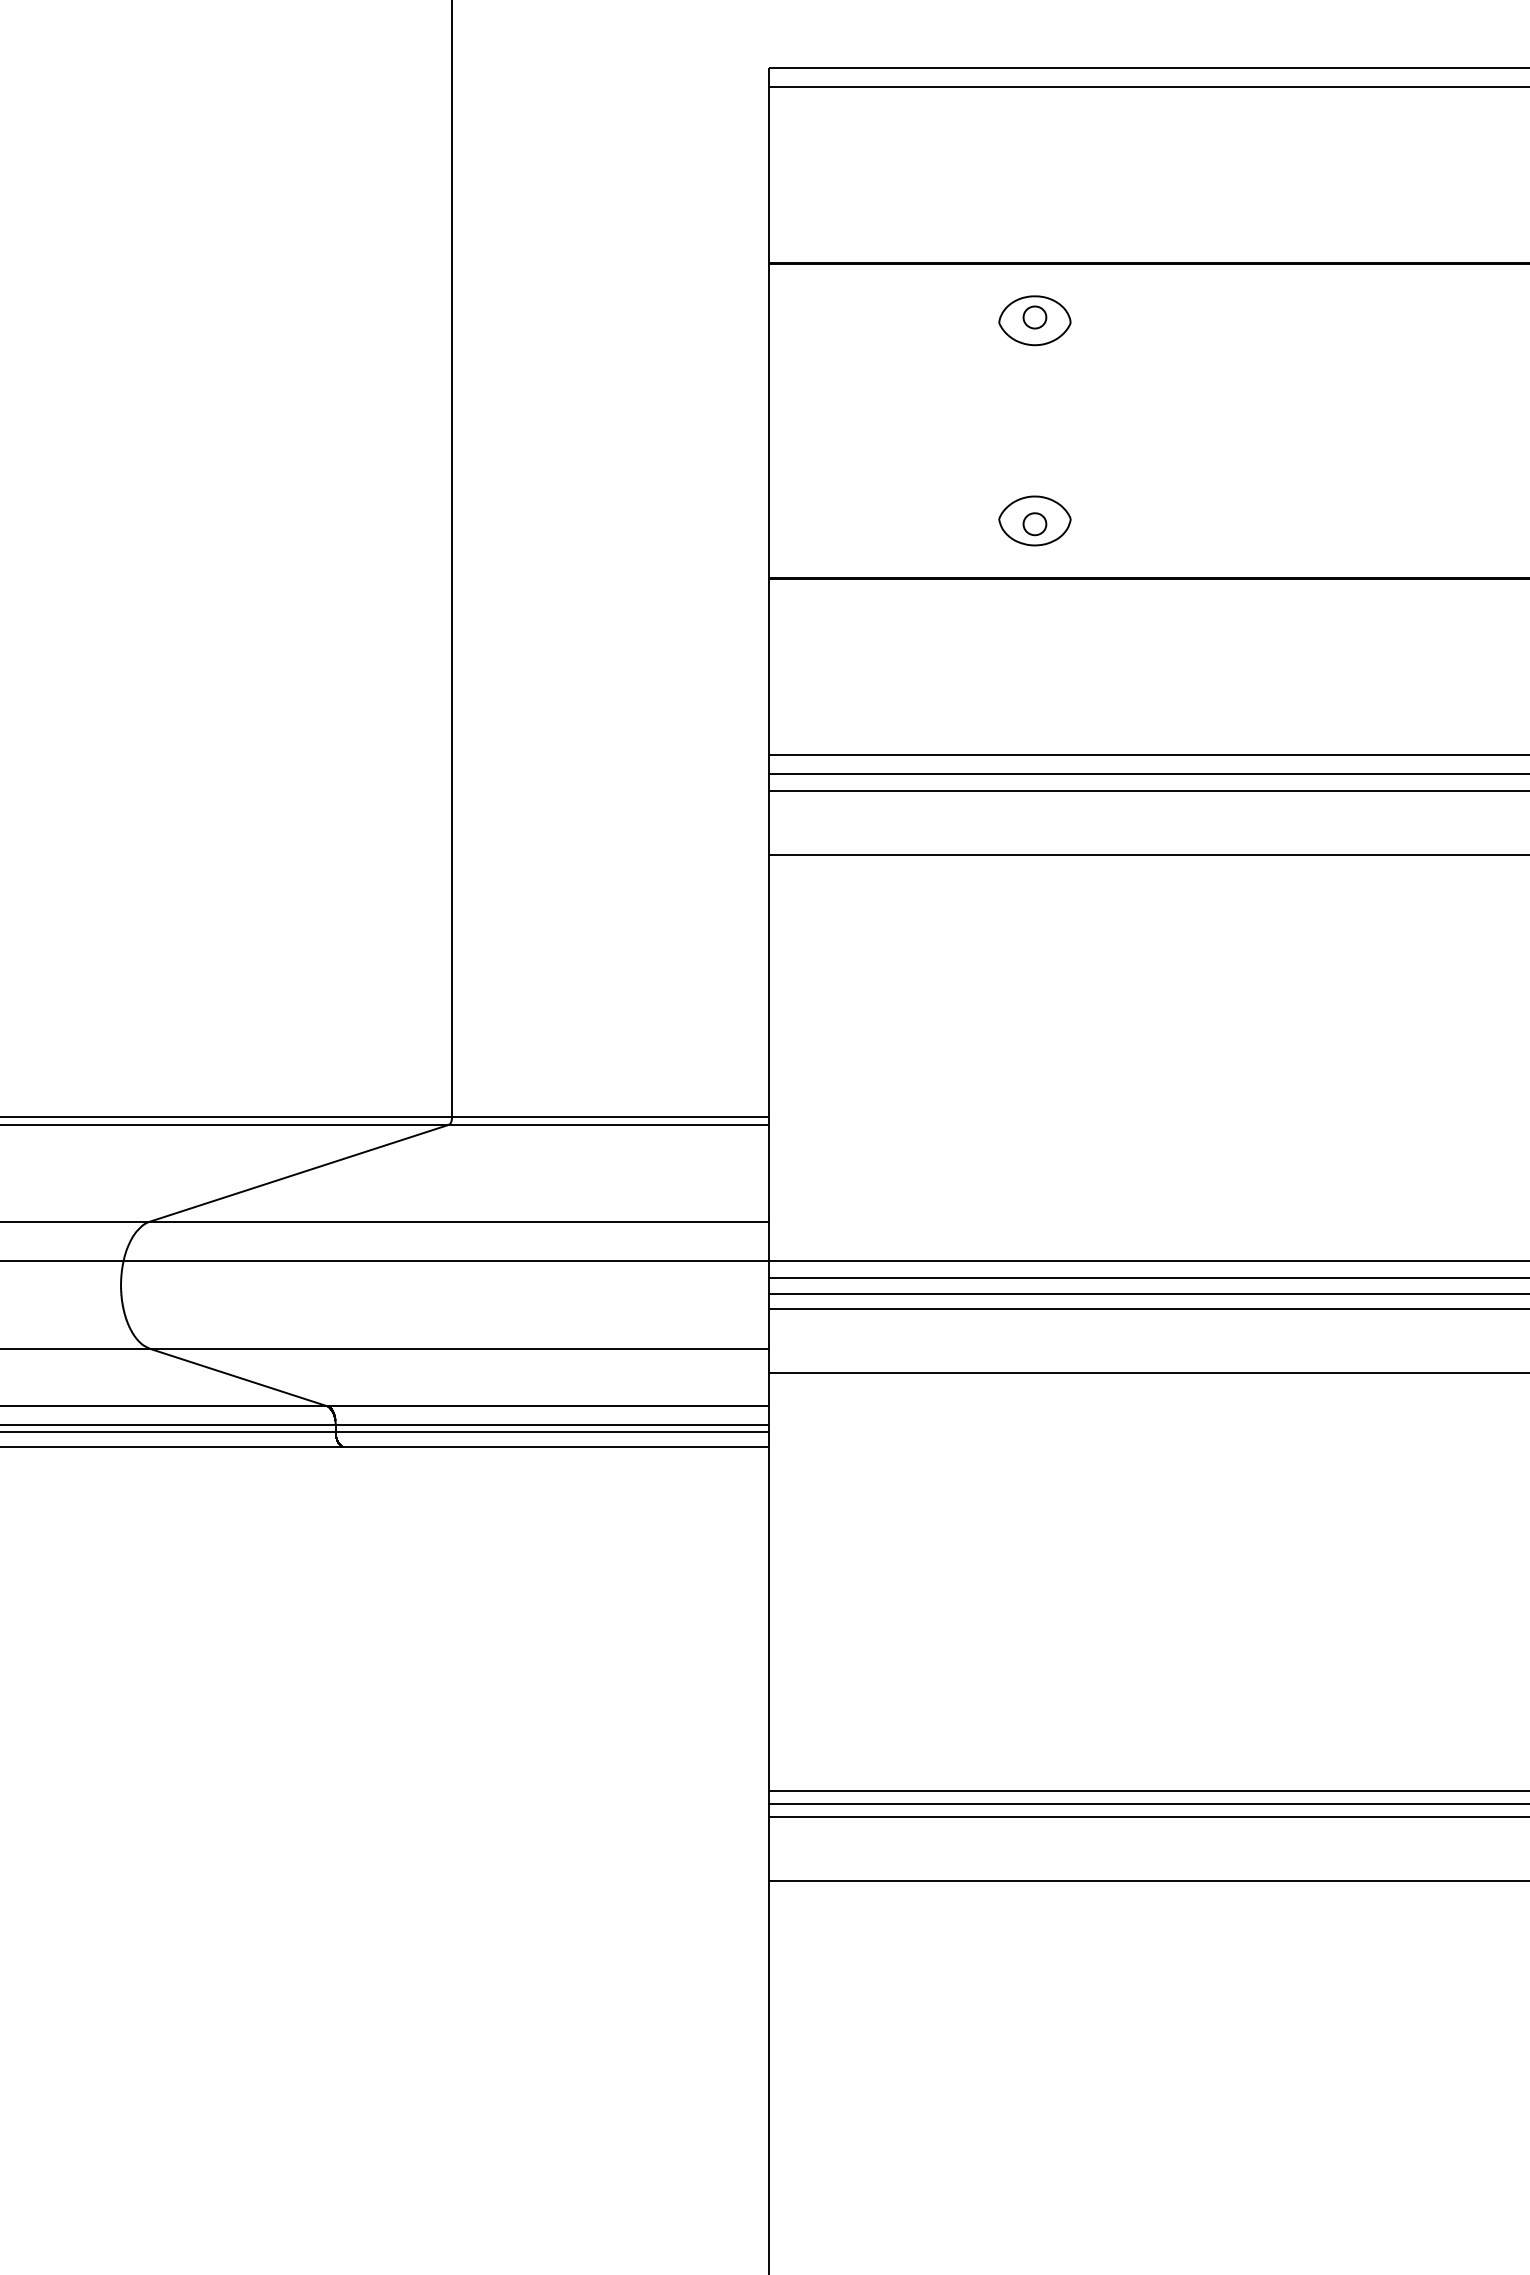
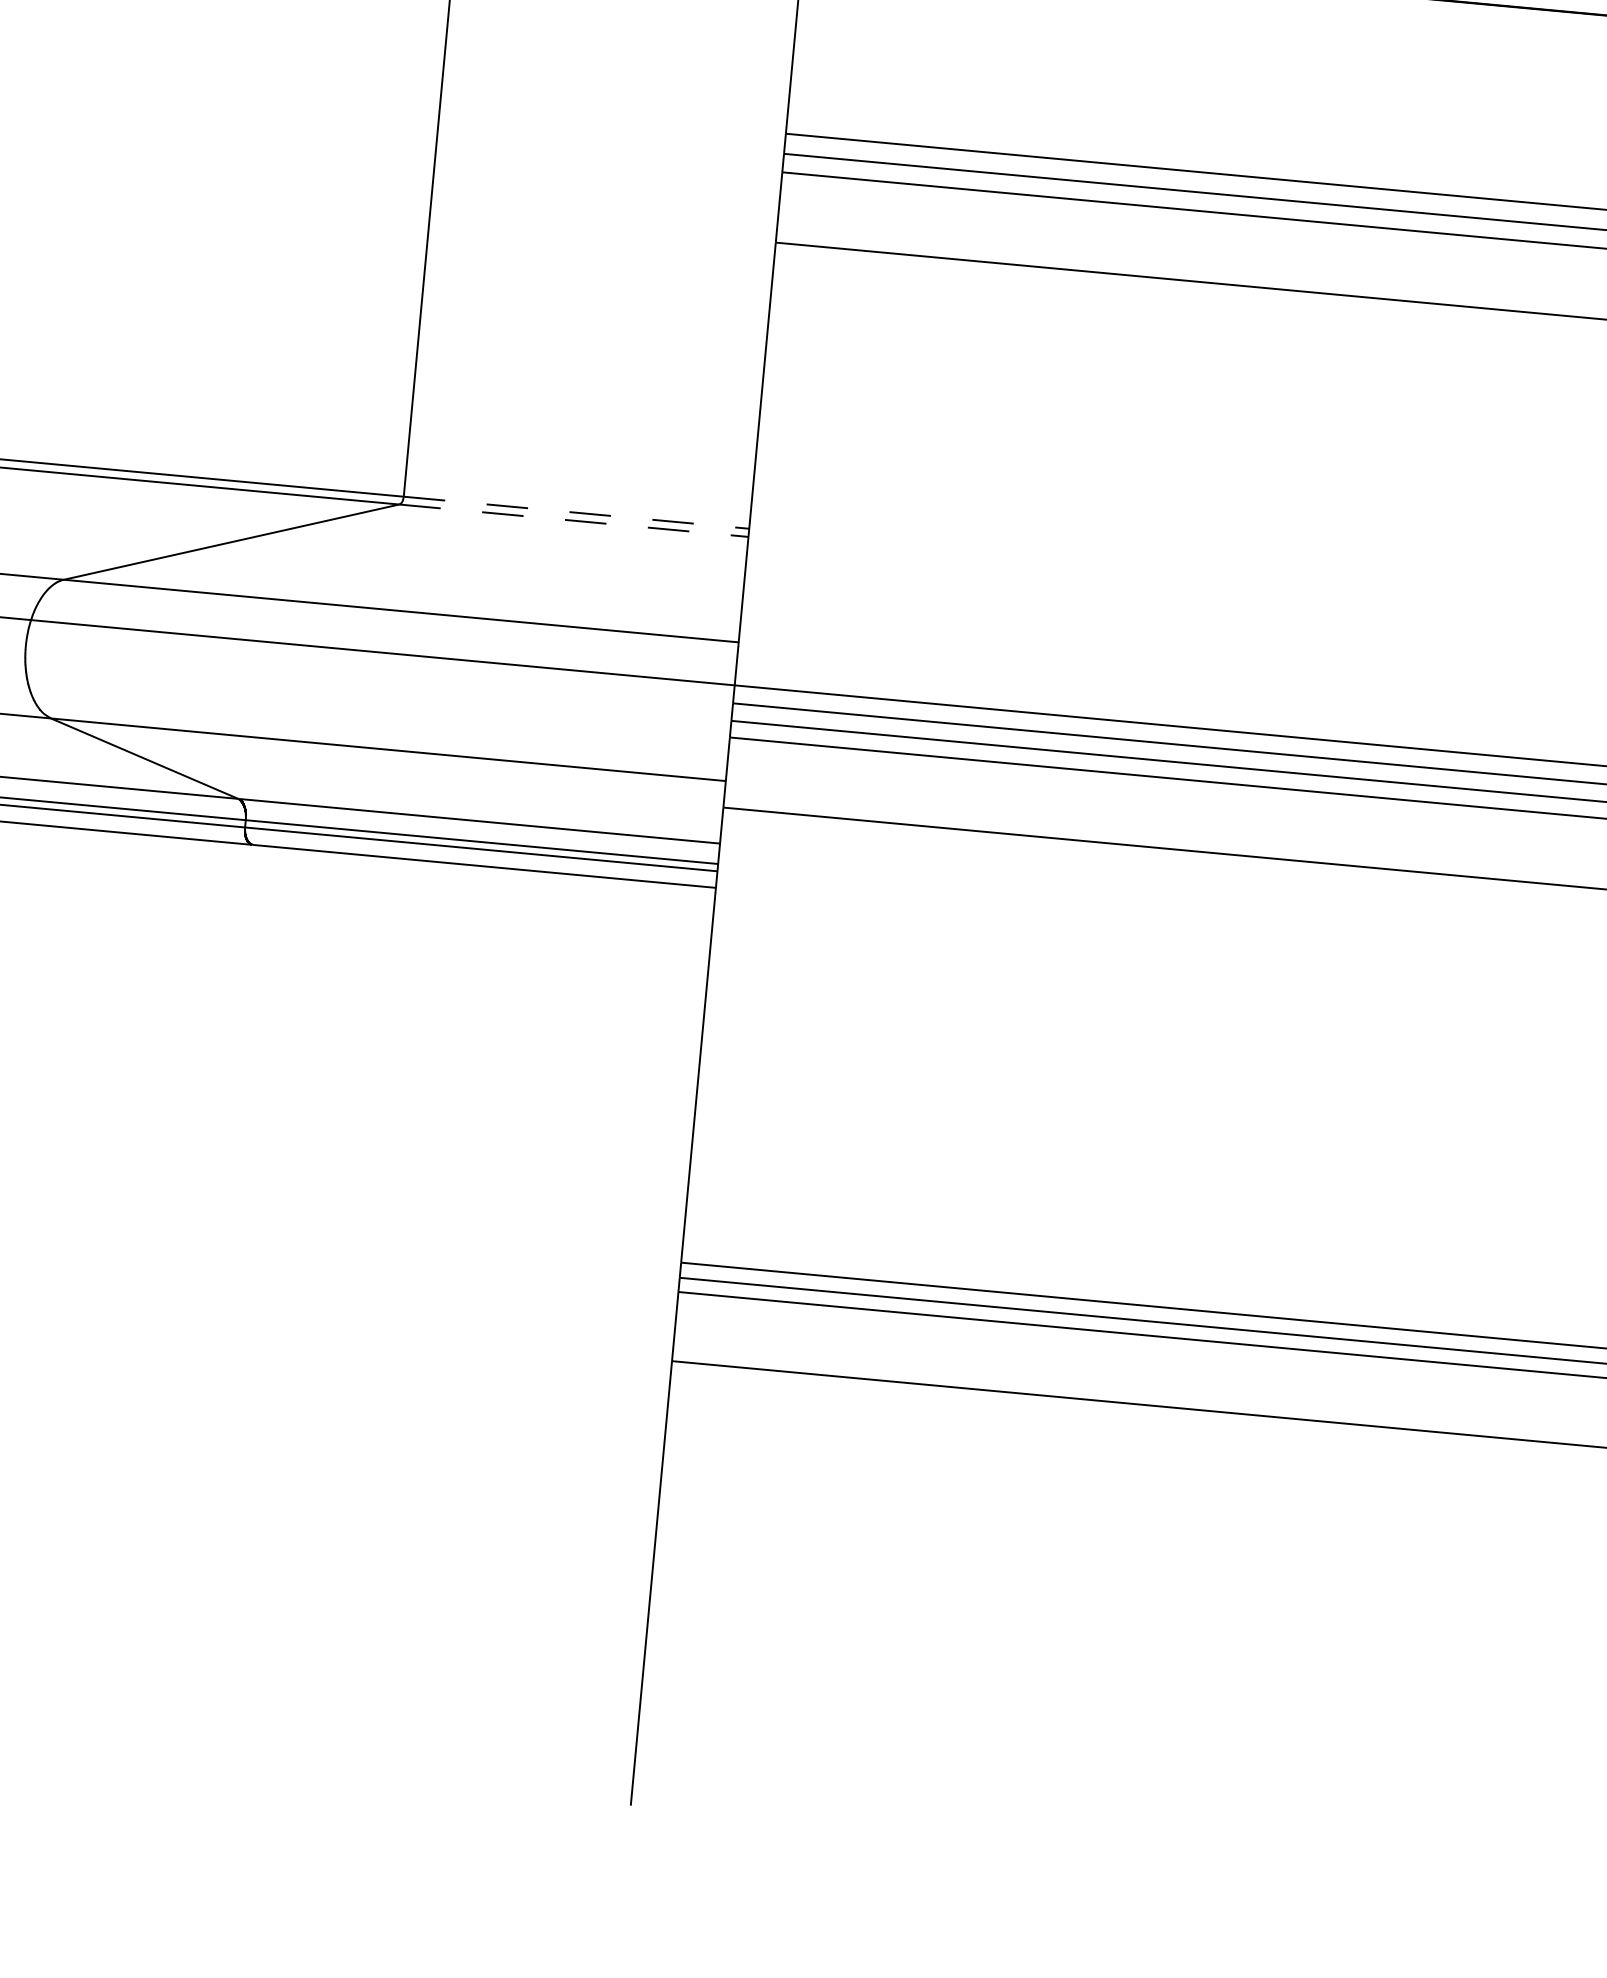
line: (611, 1117) -> (577, 512), solid -> dashed
line: (609, 1124) -> (574, 520), solid -> dashed

